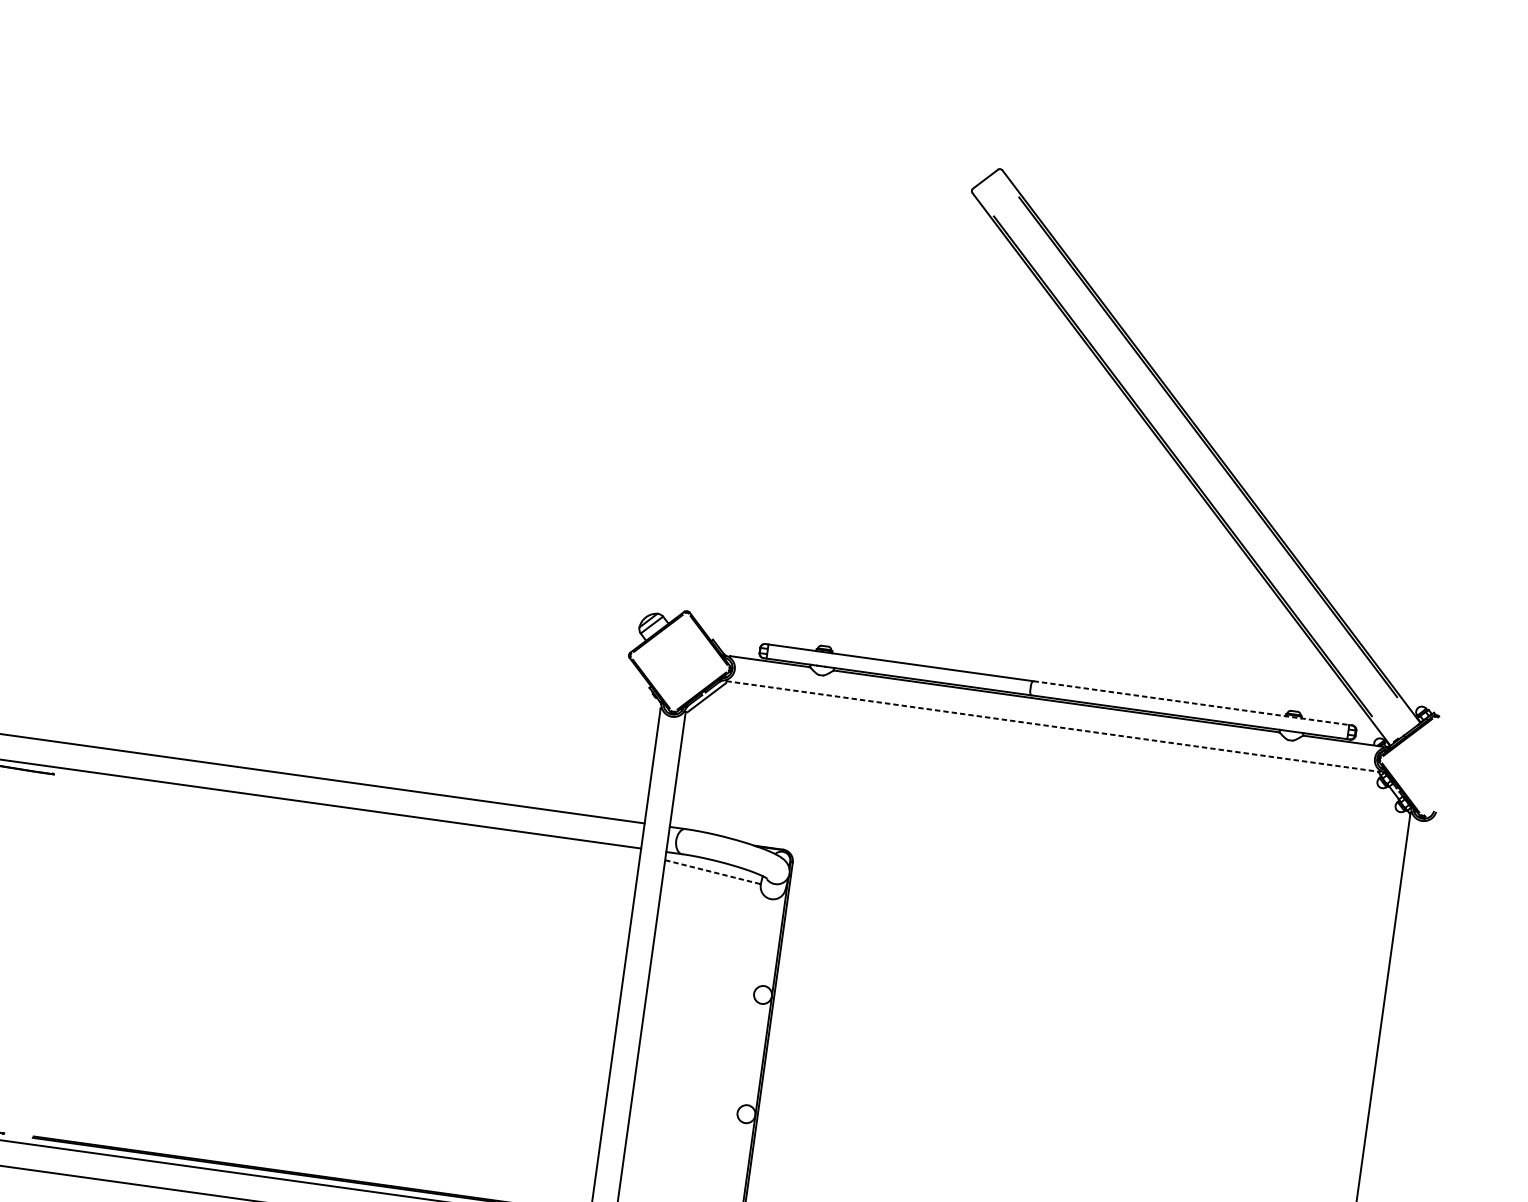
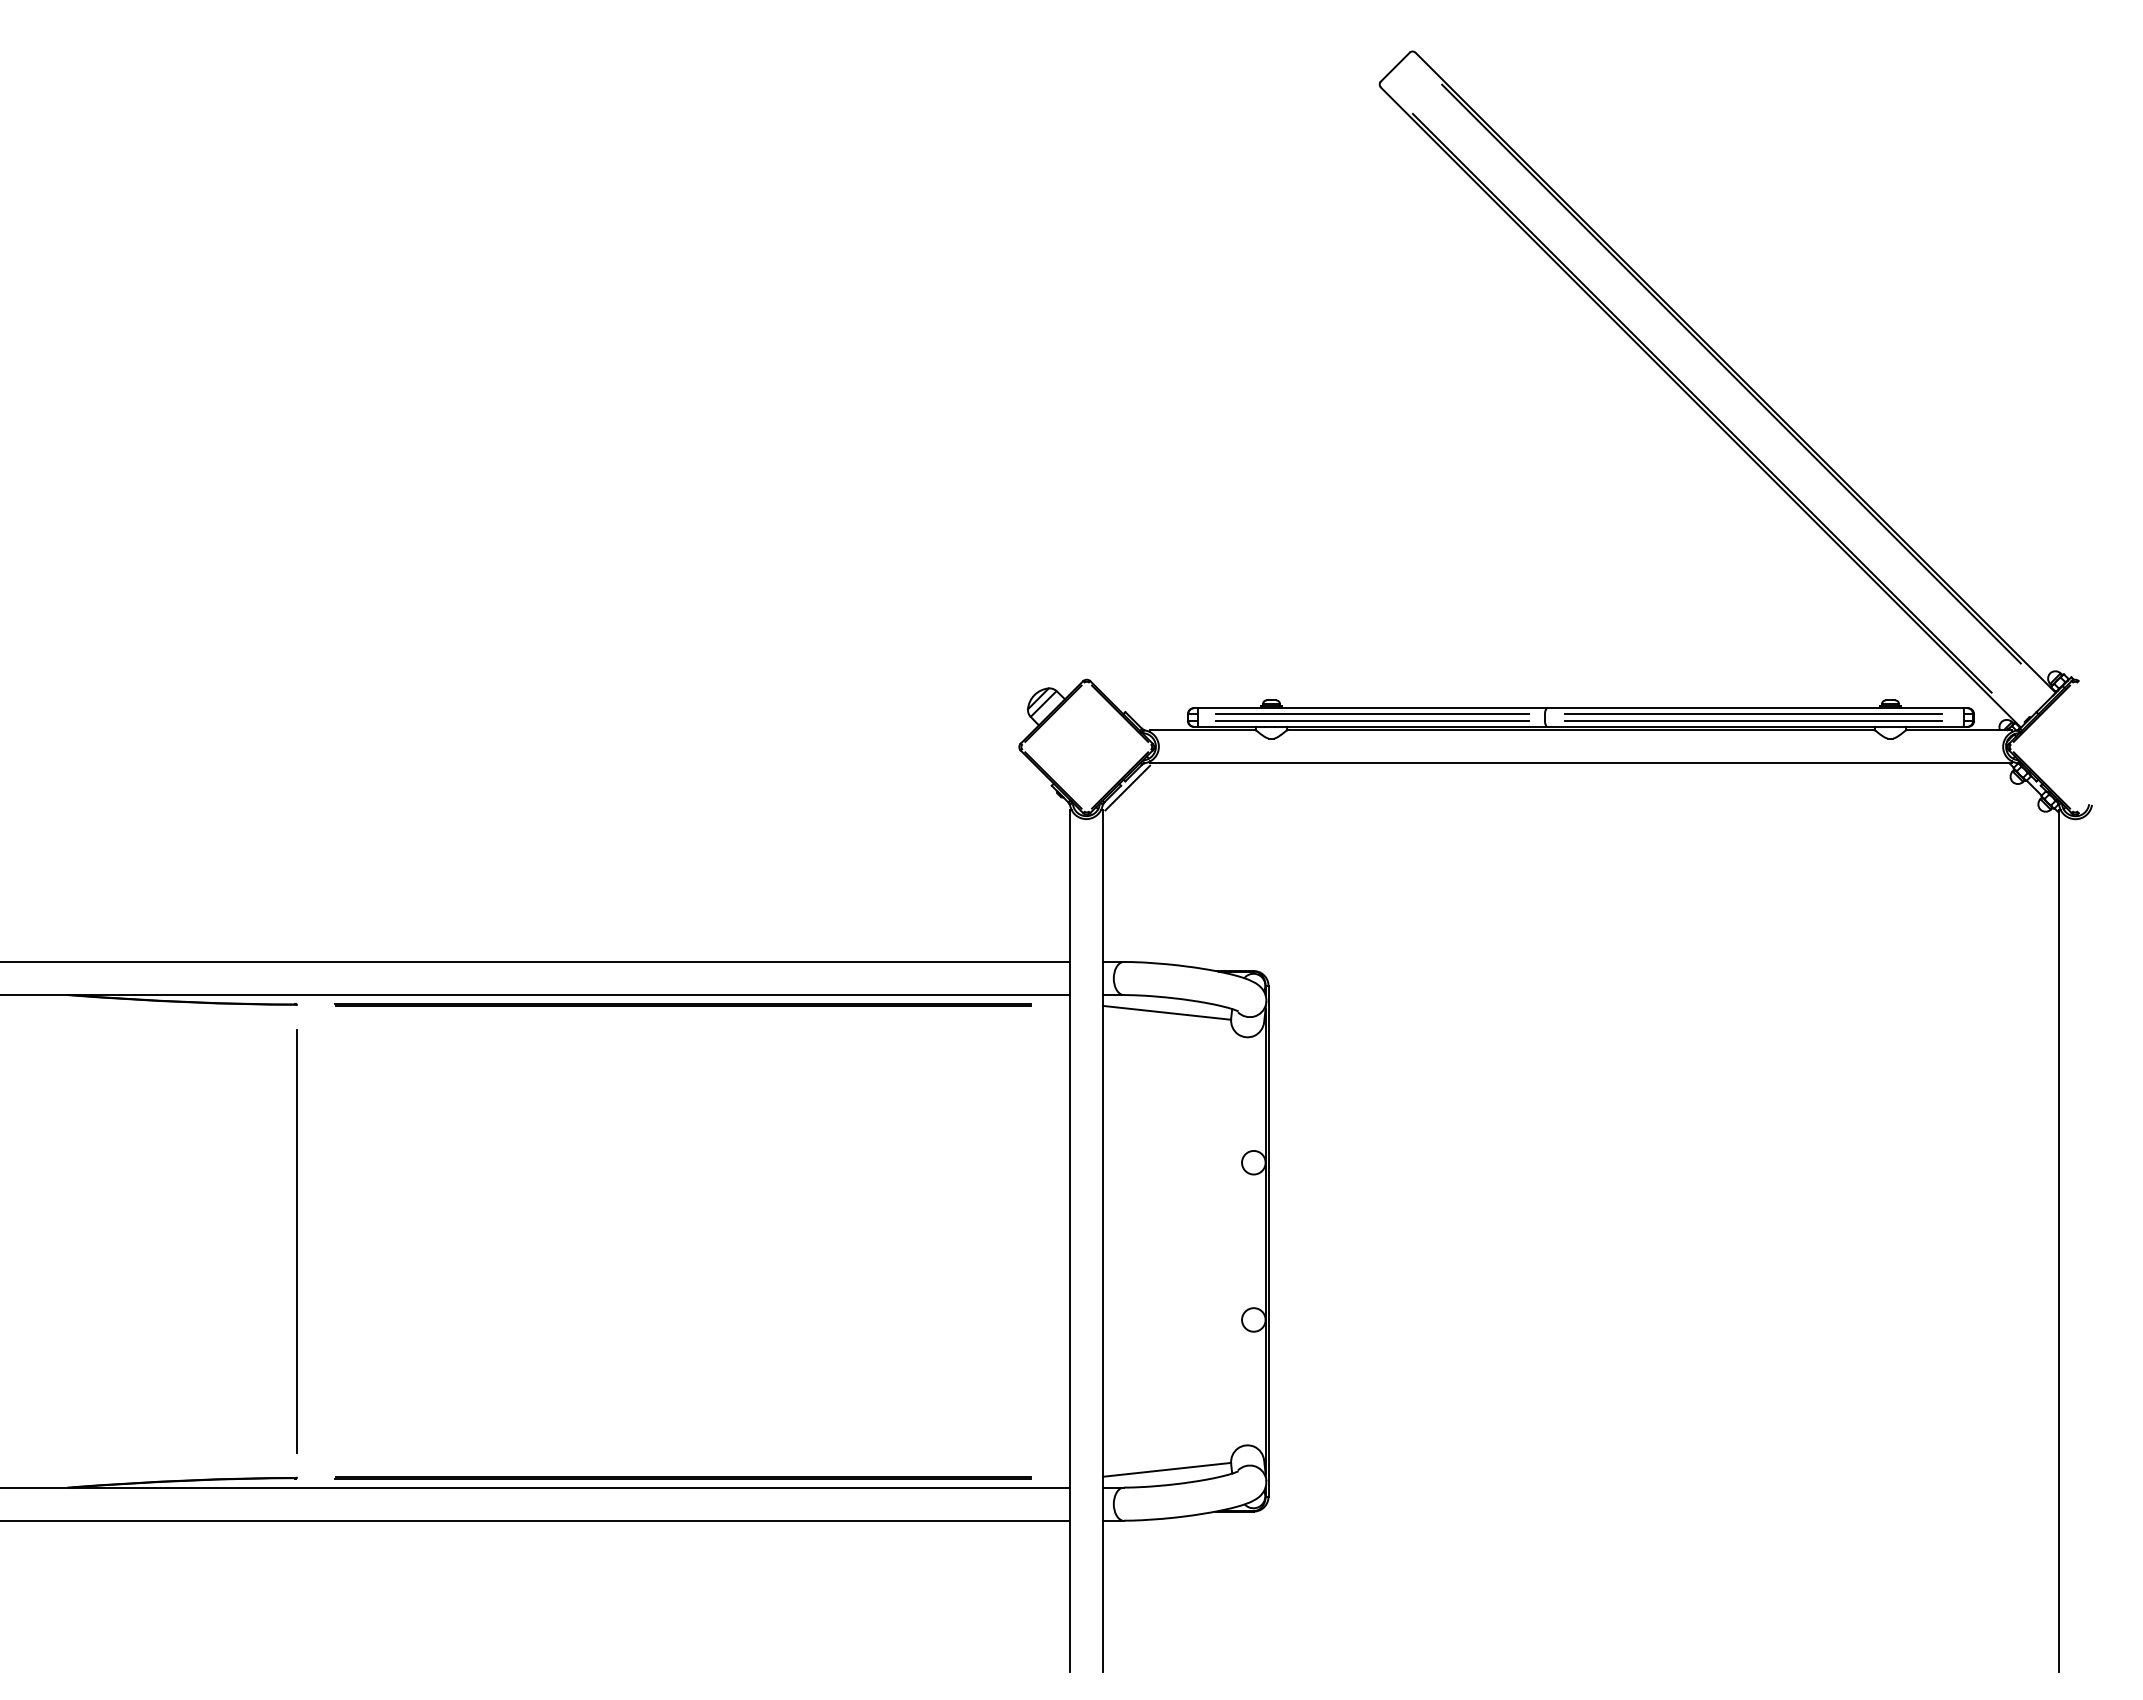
line: (899, 667) -> (1371, 714), added
line: (898, 672) -> (1371, 720), added
line: (1191, 703) -> (1756, 708), dashed -> solid
line: (1189, 707) -> (1753, 714), added
line: (1188, 712) -> (1753, 720), added
line: (1053, 726) -> (1581, 763), dashed -> solid
line: (346, 814) -> (682, 1004), added
line: (713, 871) -> (1167, 1012), dashed -> solid
line: (28, 953) -> (296, 1241), added

